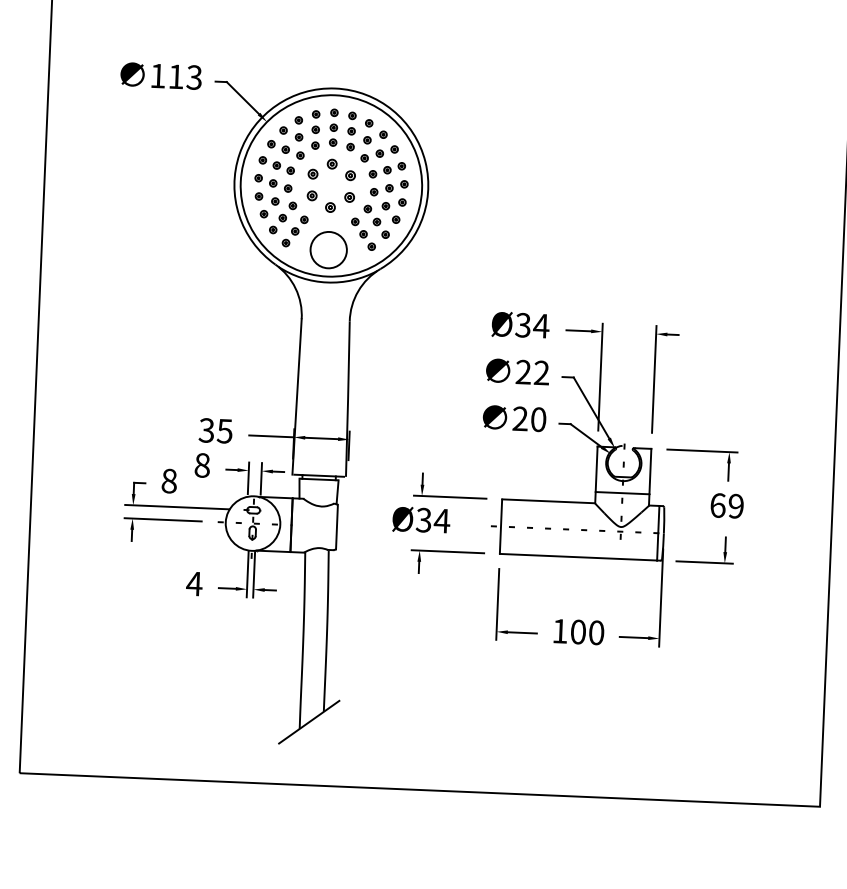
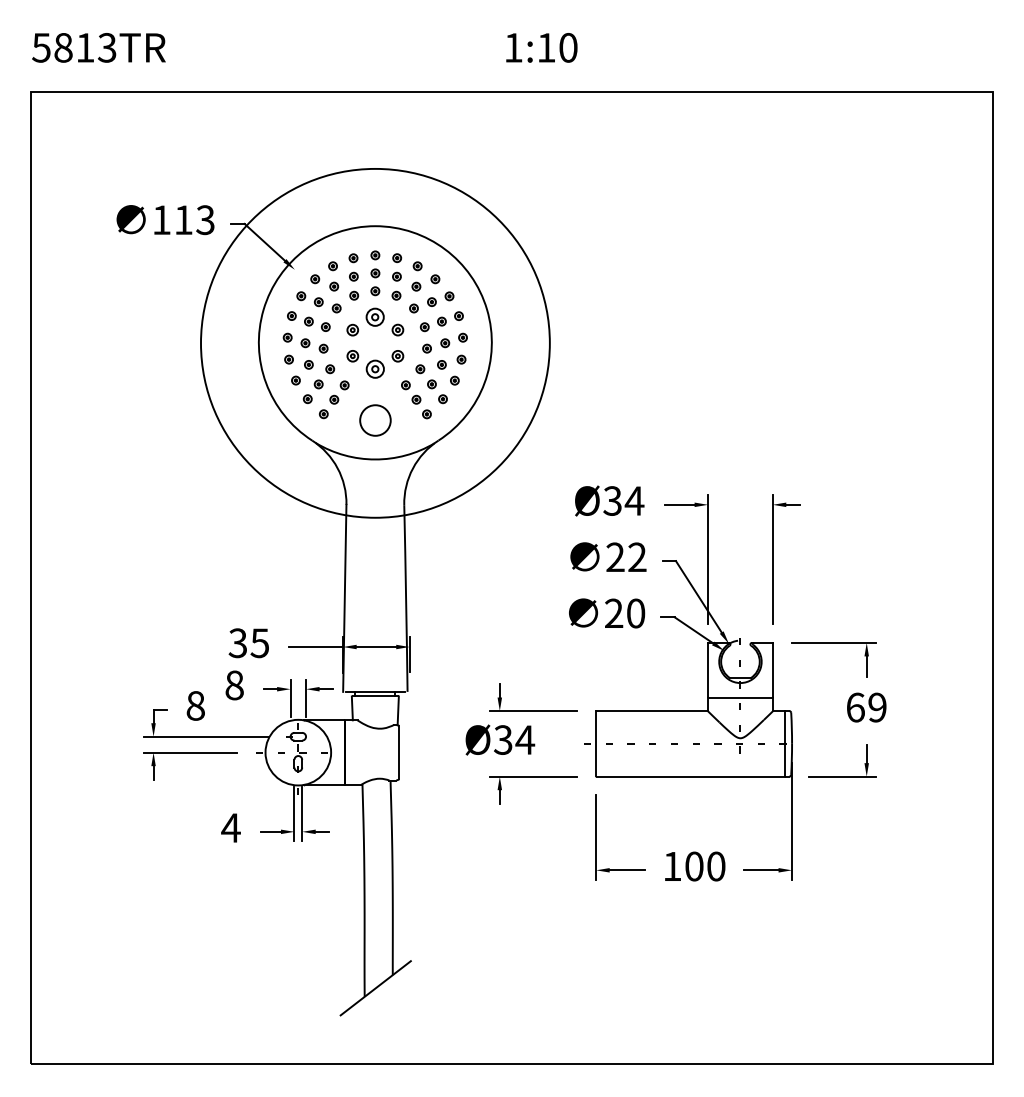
part: (332, 163) -> (375, 316), size x1.6
circle: (331, 186) -> (375, 343), size x1.6
part: (330, 207) -> (375, 369), size x1.6
circle: (328, 250) -> (375, 420), size x0.7

